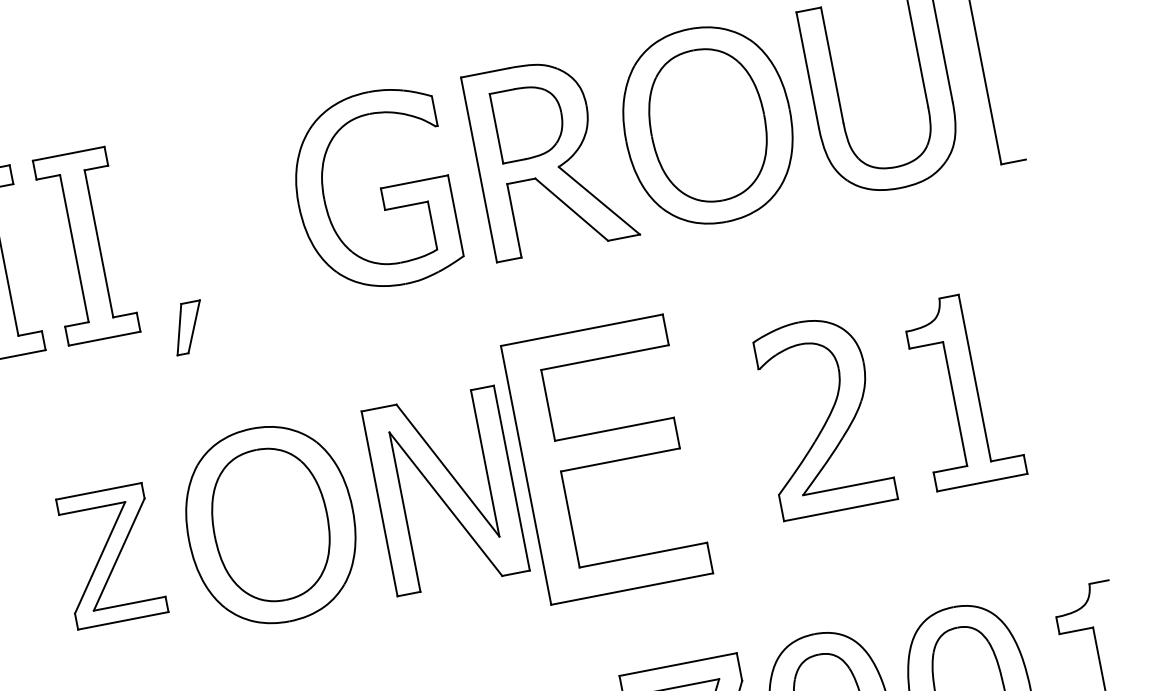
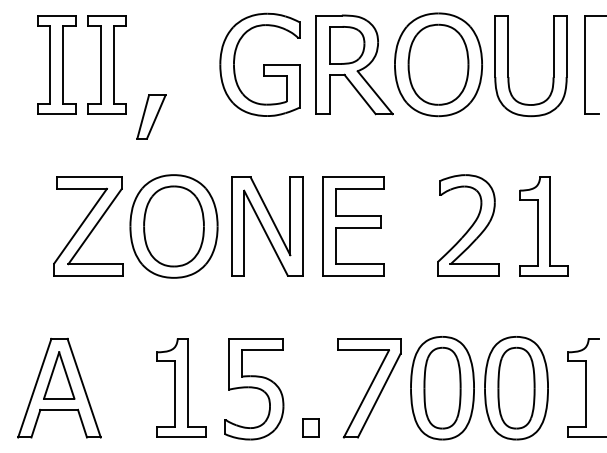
part: (188, 326) -> (151, 116), size x1.67
part: (607, 459) -> (353, 226), size x0.71
part: (110, 556) -> (88, 226), size x1.43

